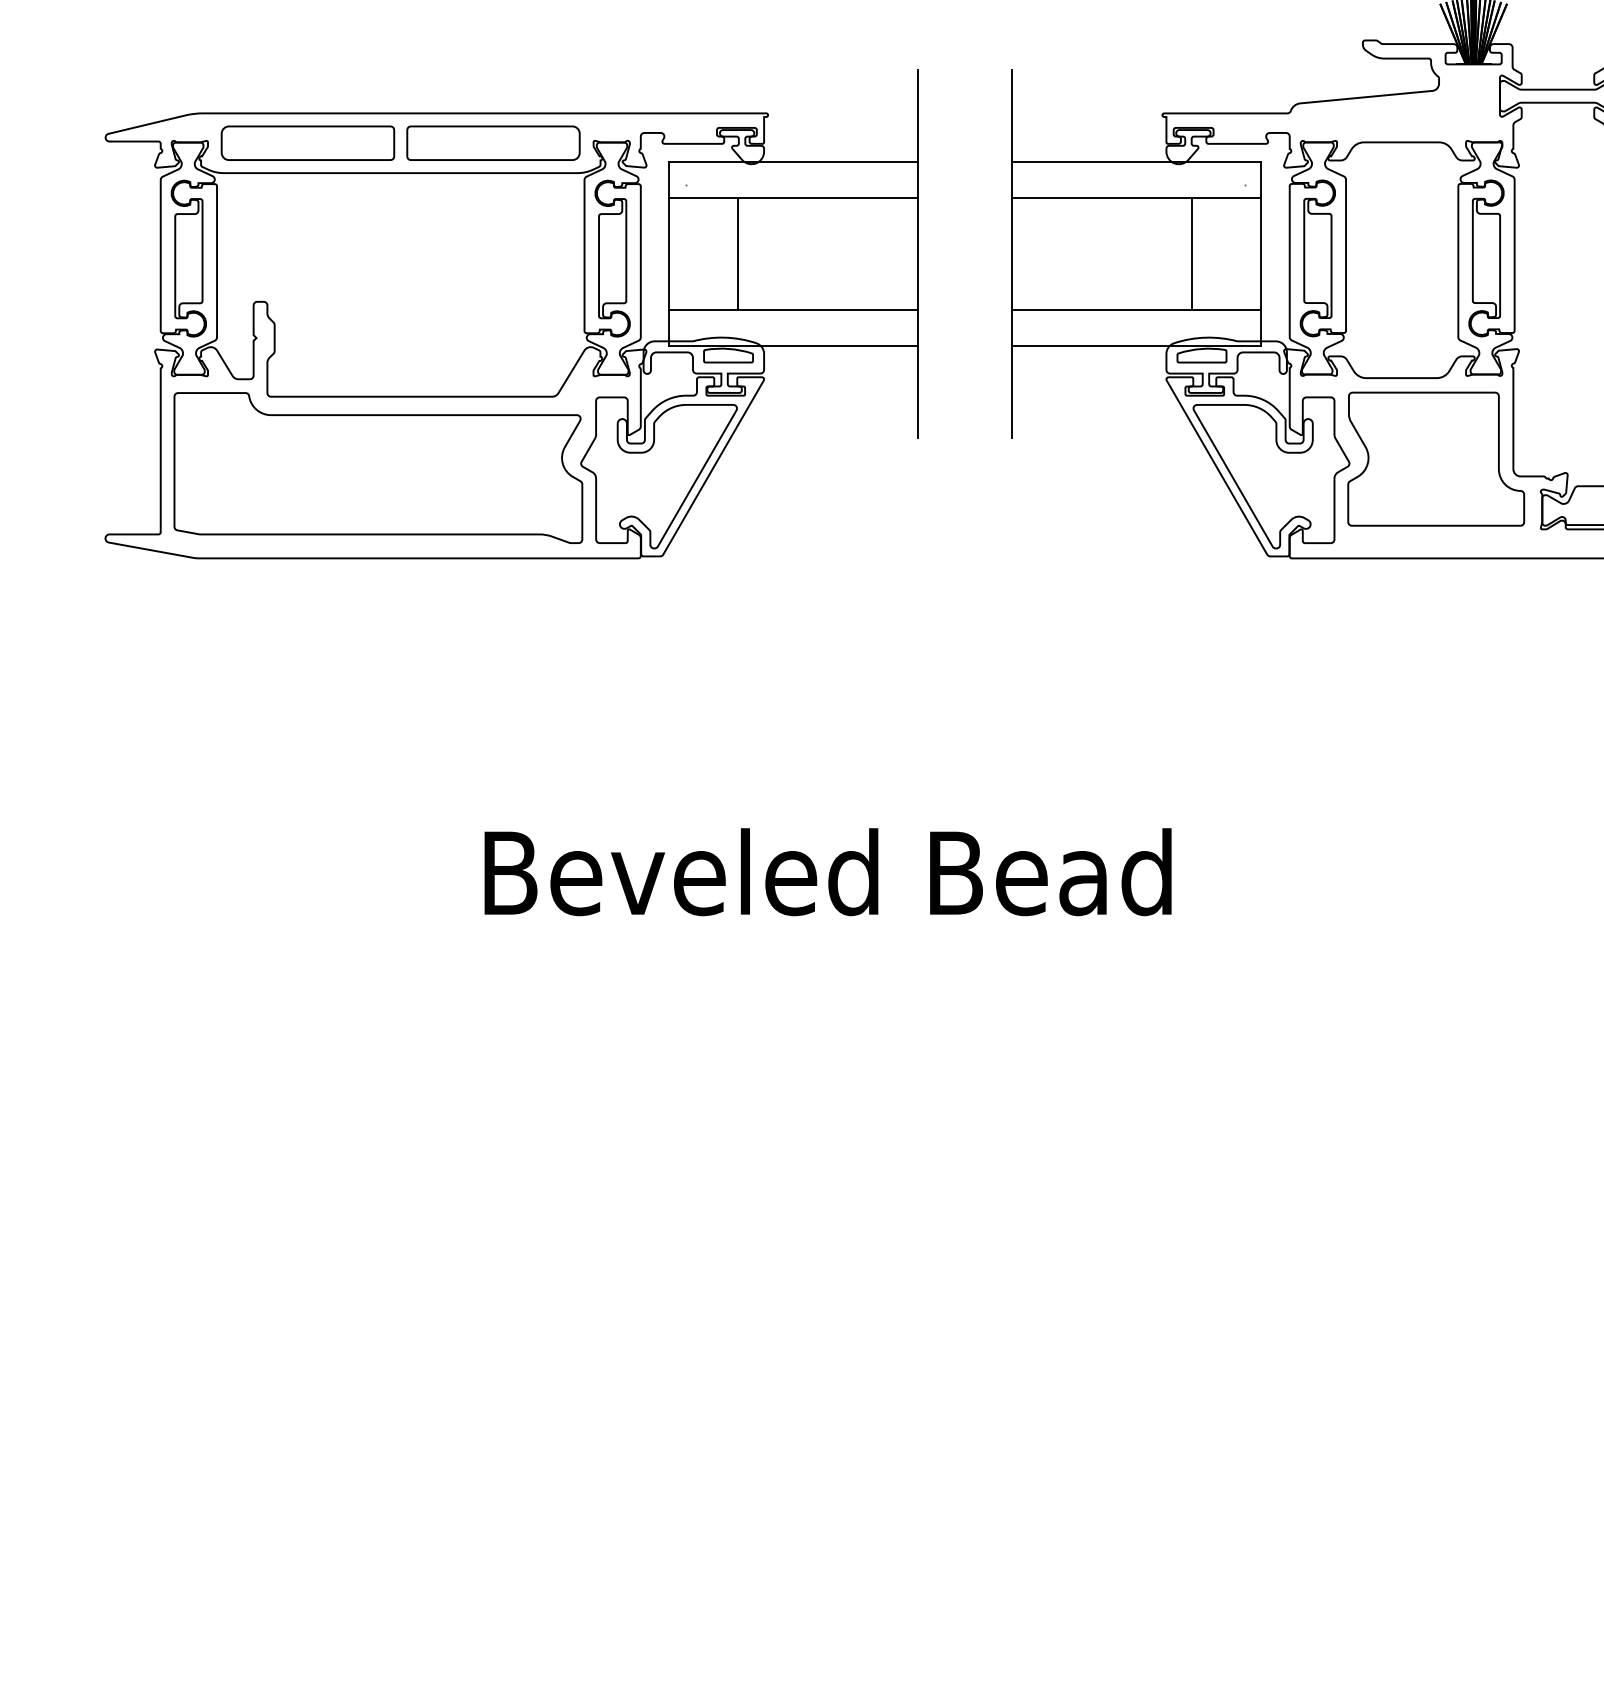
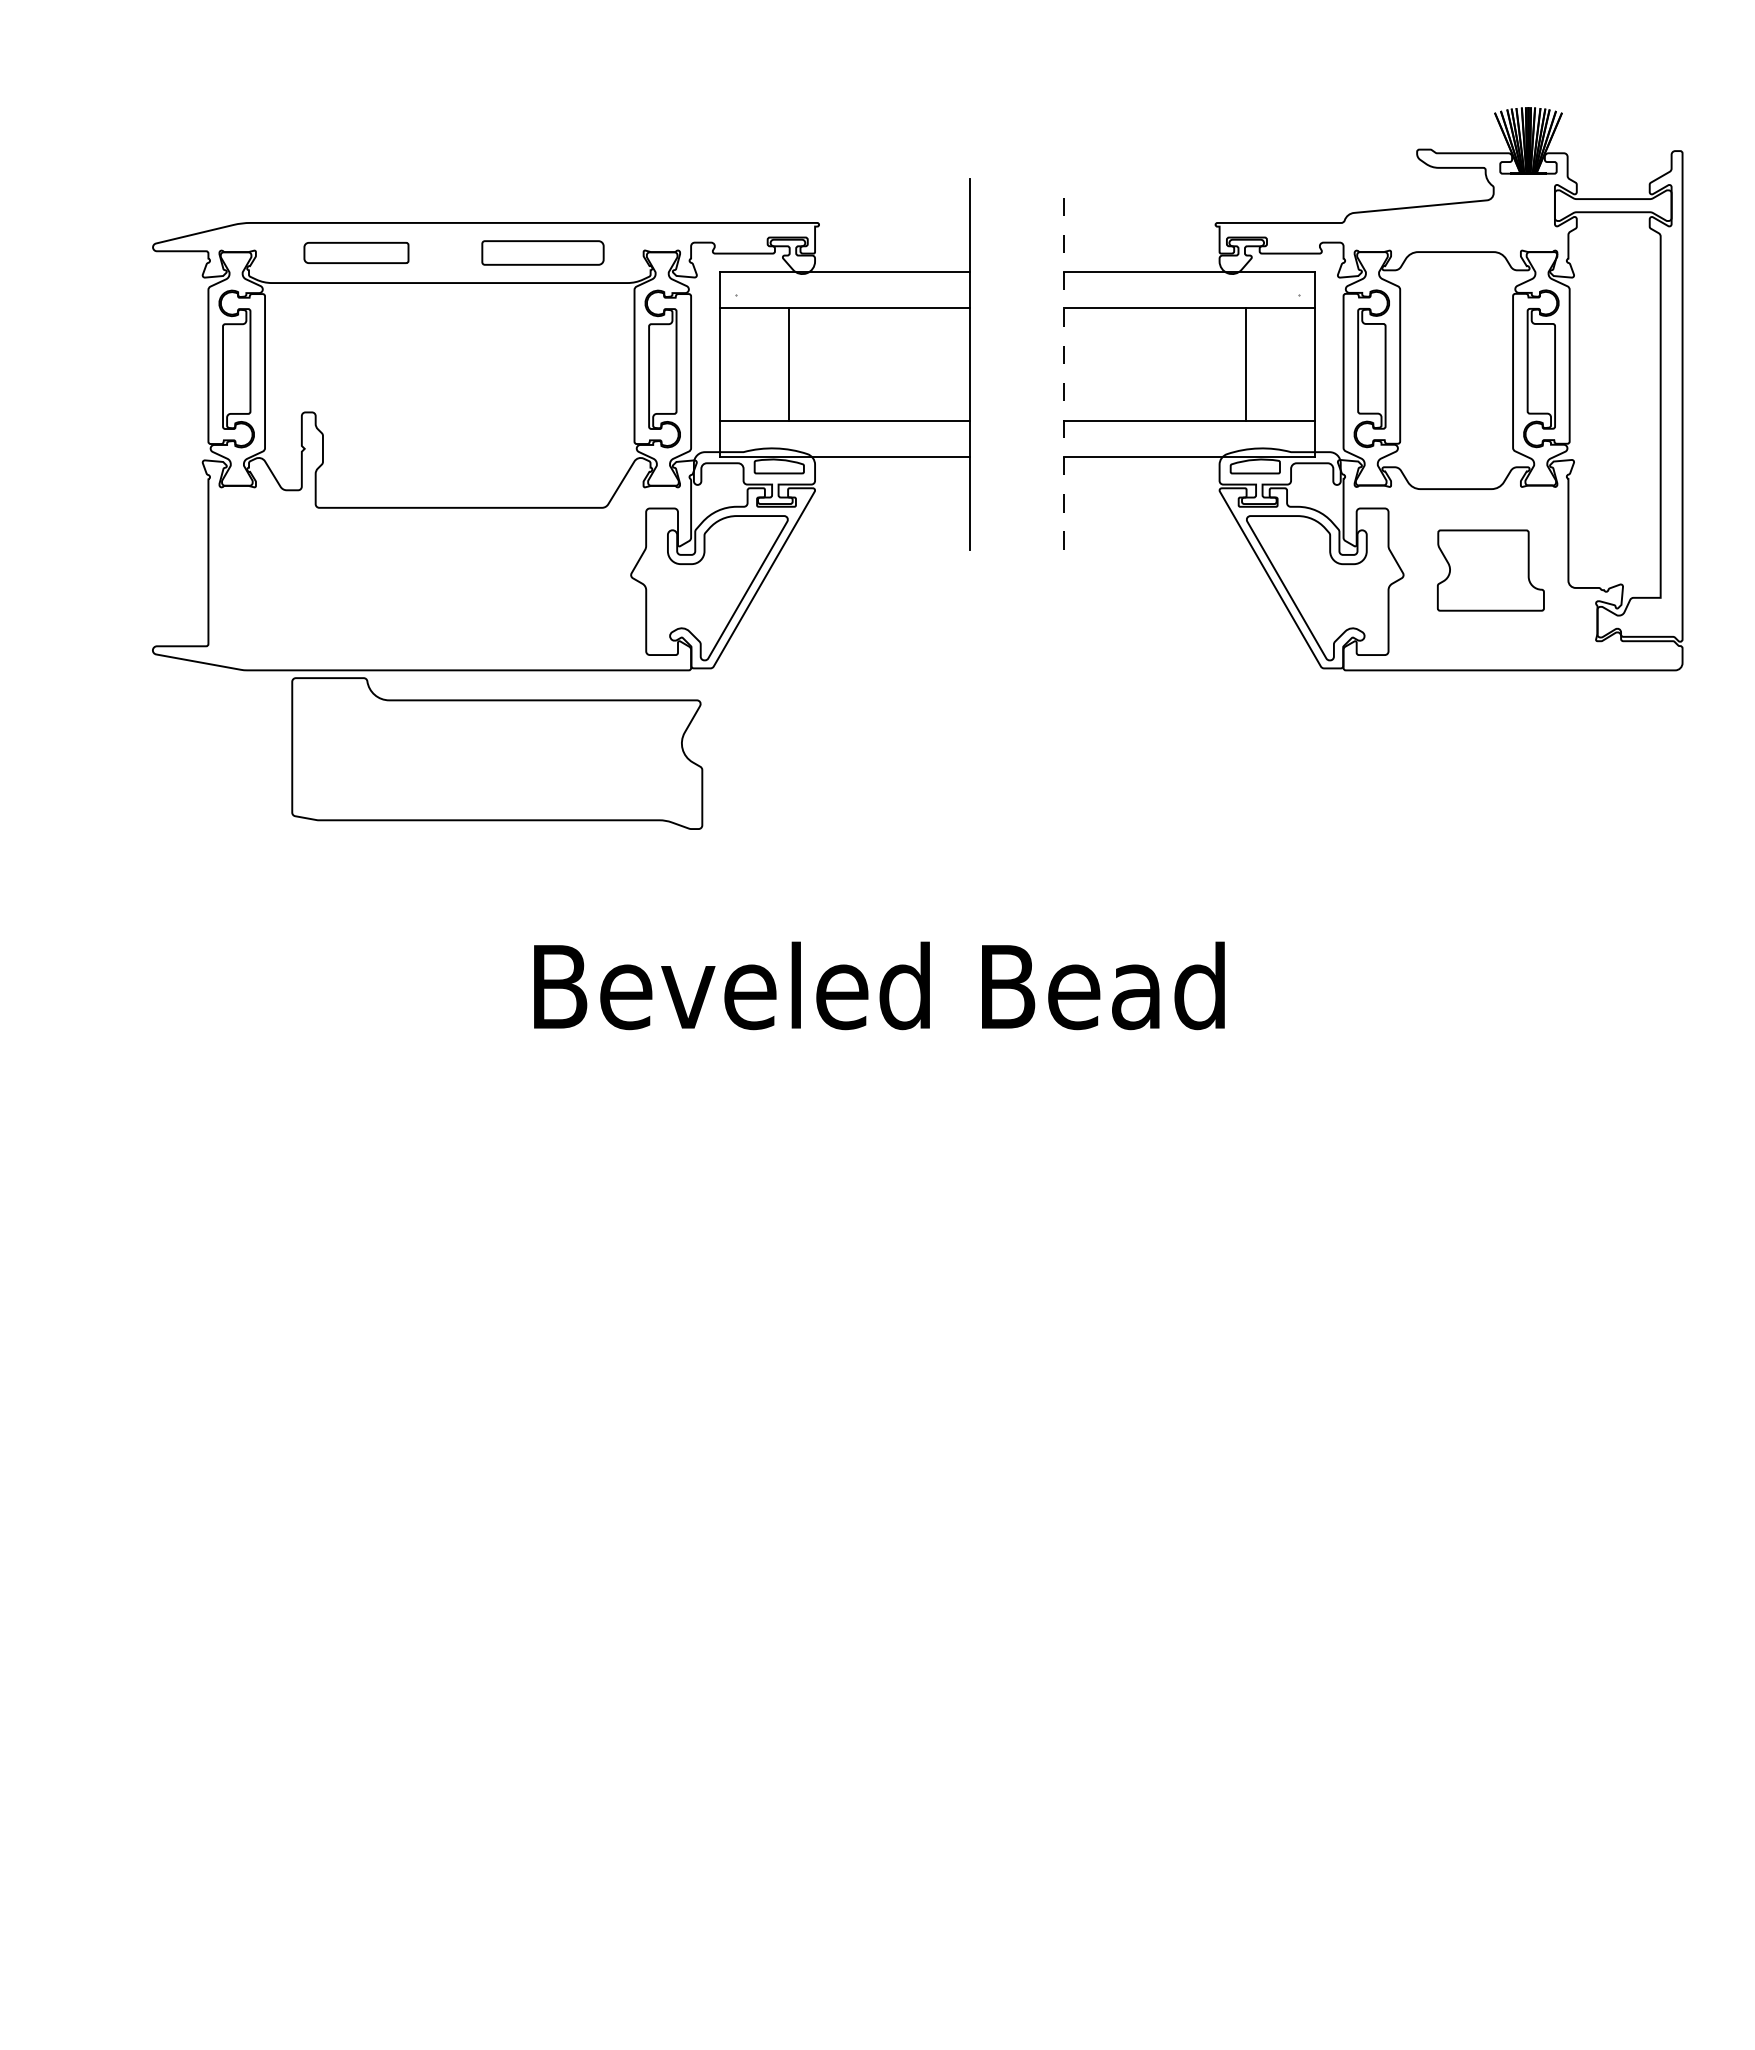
part: (308, 142) -> (356, 252), size x0.6
part: (492, 142) -> (542, 252), size x0.7
line: (1012, 253) -> (1064, 363), solid -> dashed
part: (1435, 459) -> (1490, 570), size x0.6
part: (378, 468) -> (497, 753), moved

